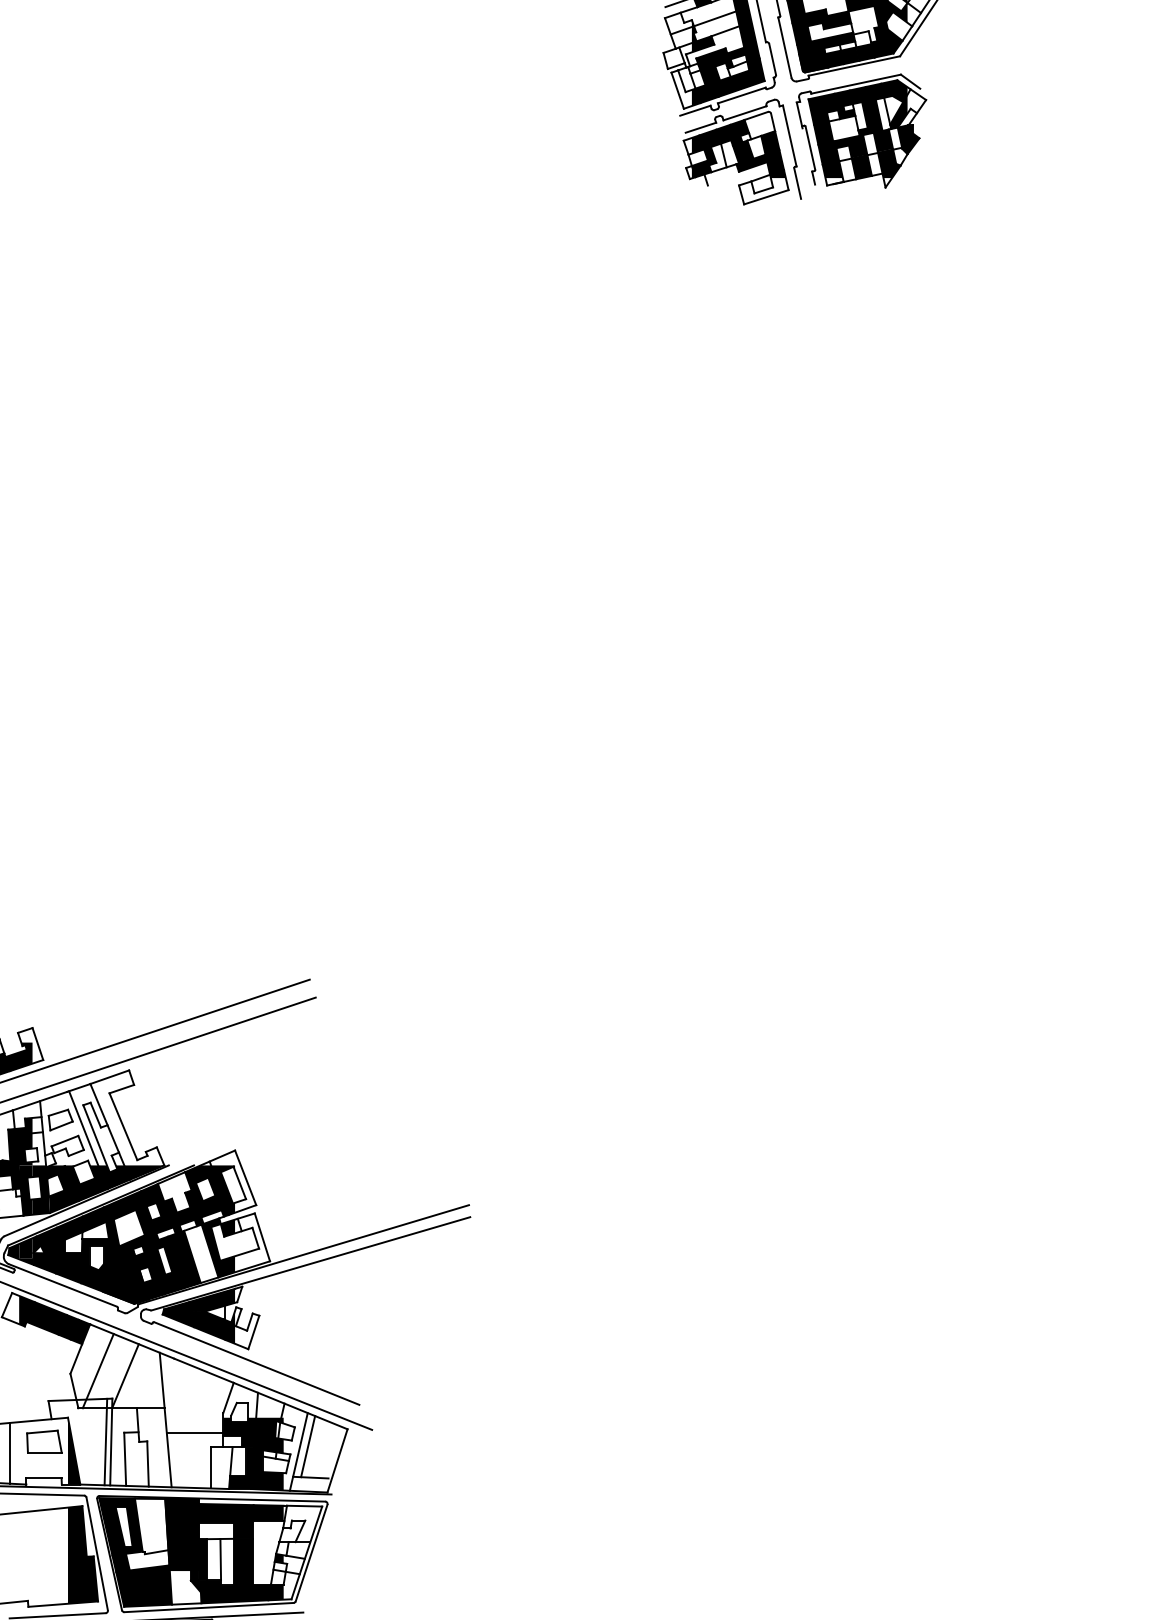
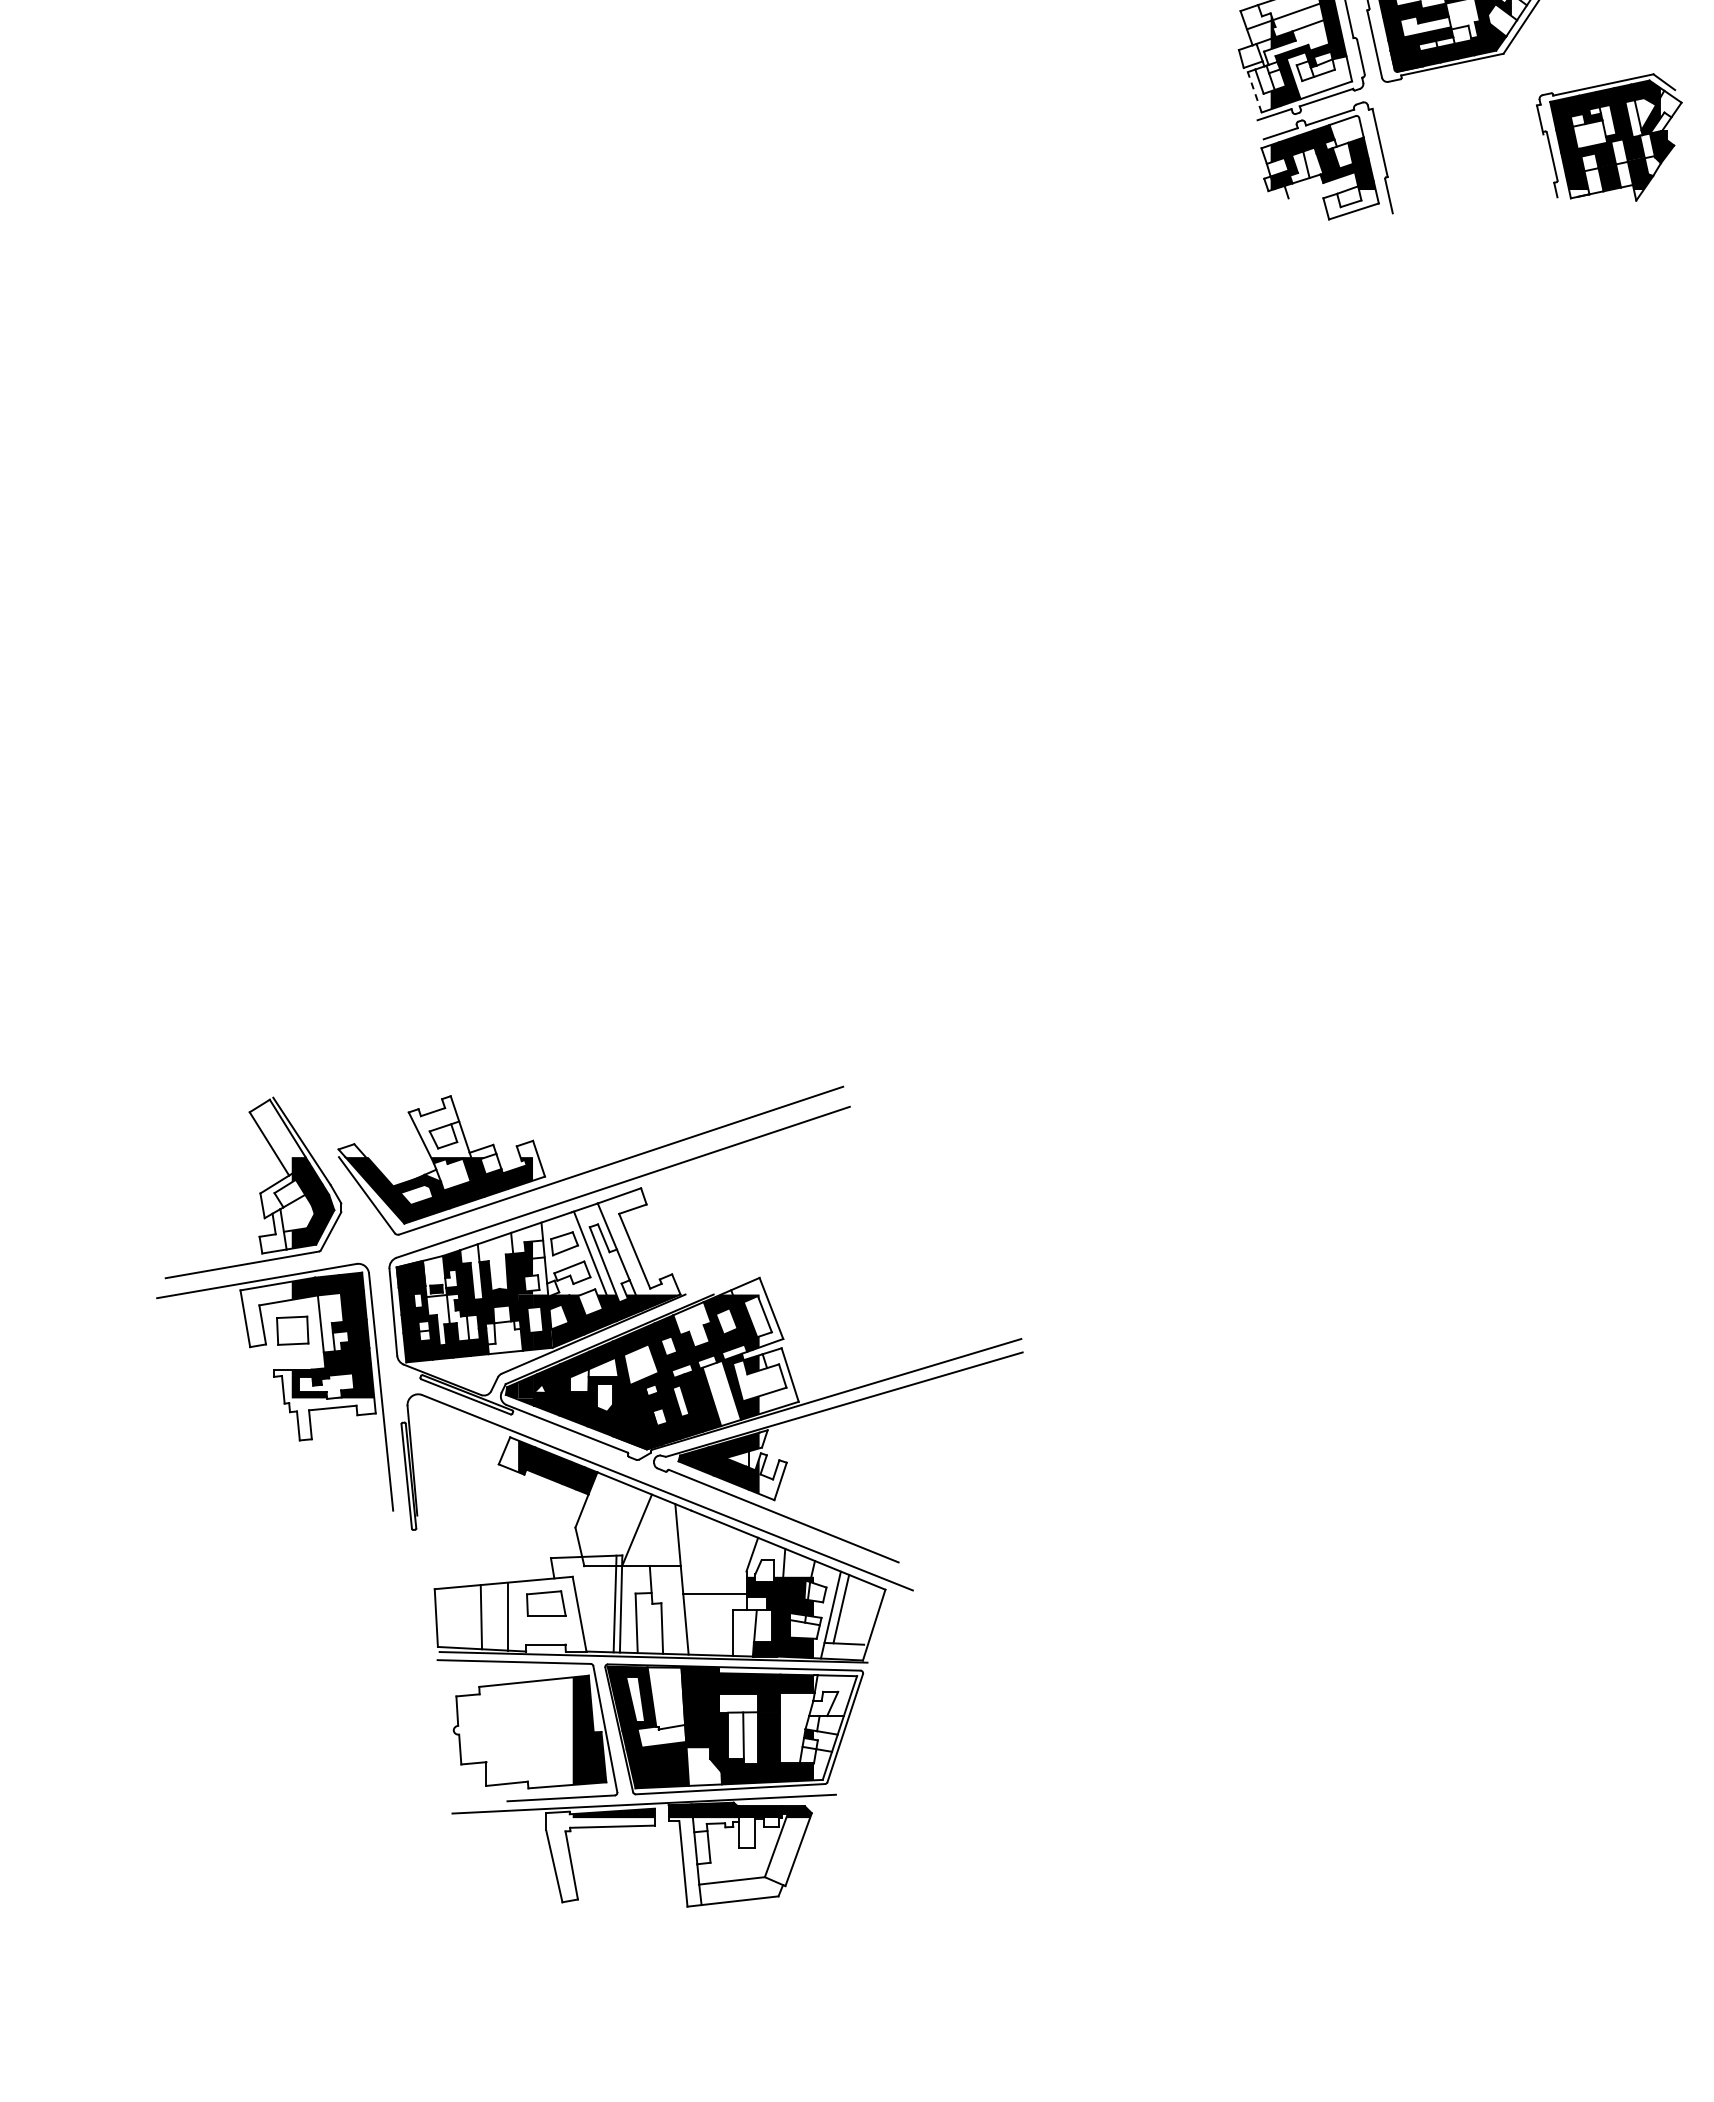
fill: (735, 75) -> (1319, 75), removed
line: (677, 90) -> (1254, 91), solid -> dashed
part: (861, 131) -> (1609, 137), moved
line: (98, 1370) -> (606, 1524), removed
fill: (74, 1450) -> (579, 1613), removed

